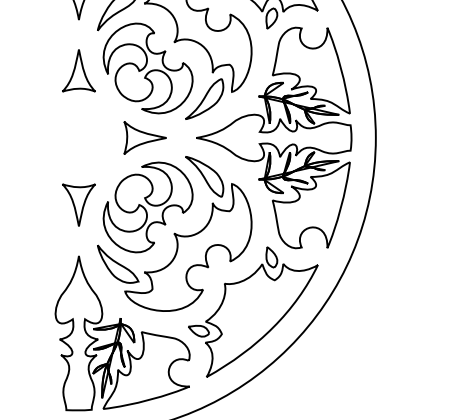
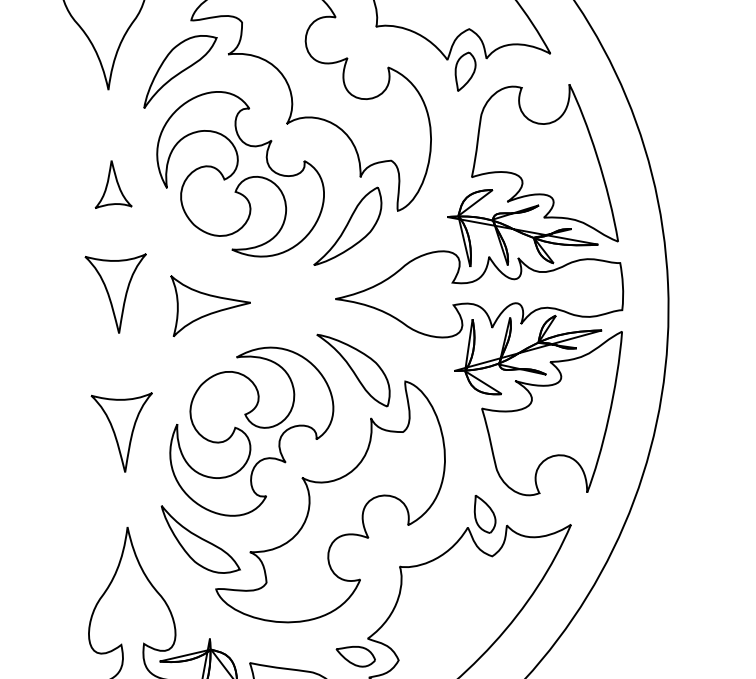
part: (78, 70) -> (111, 183), size x0.6
part: (78, 129) -> (116, 292), added
part: (144, 137) -> (209, 303), moved

